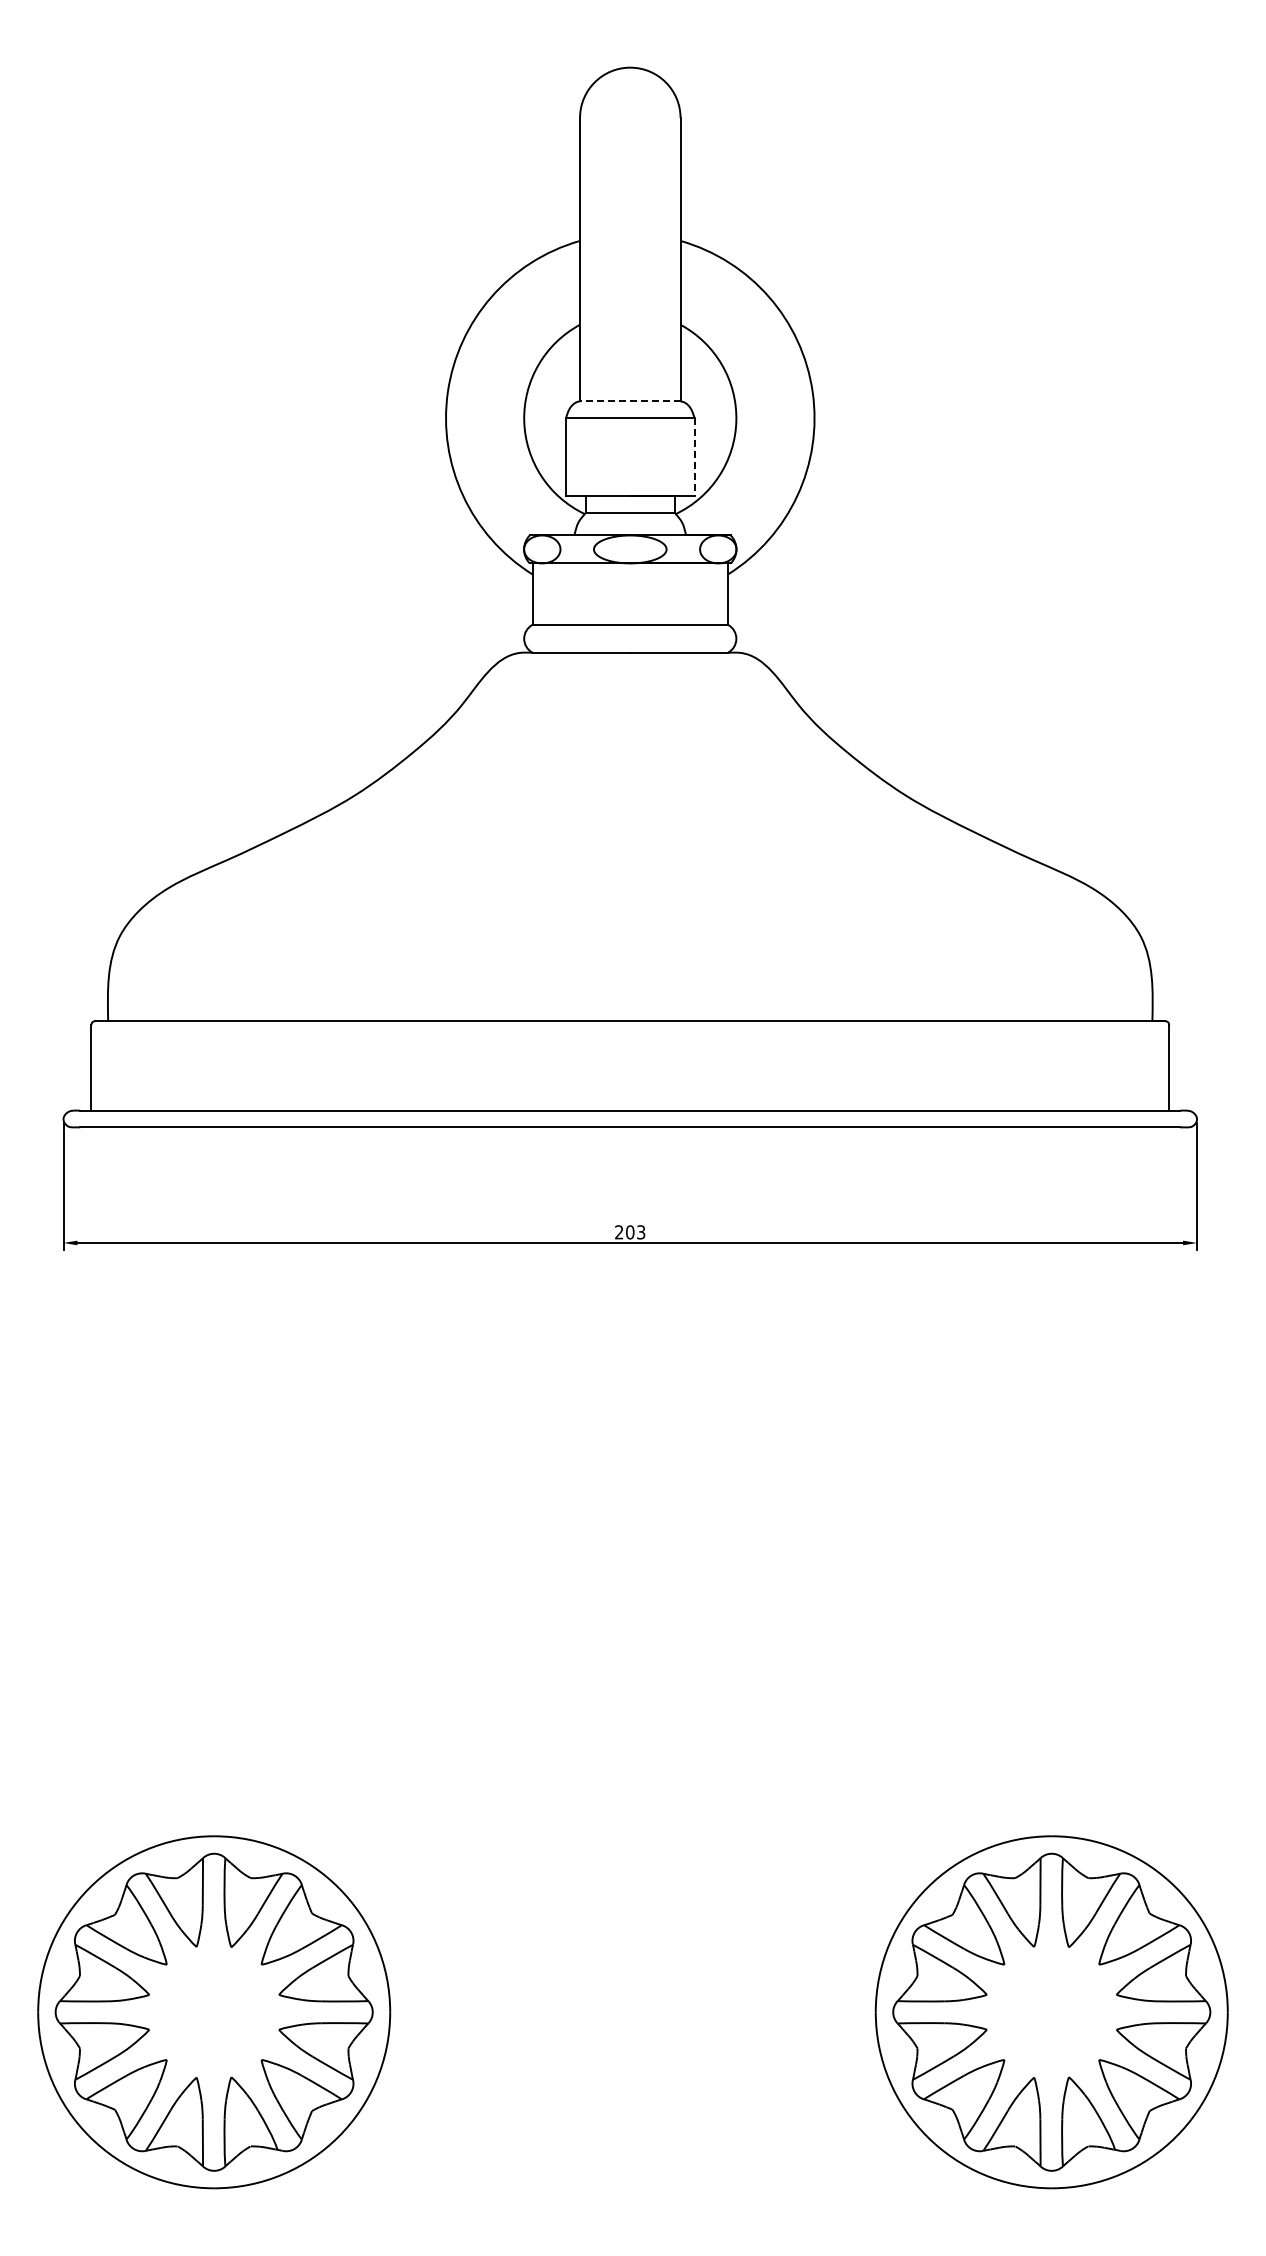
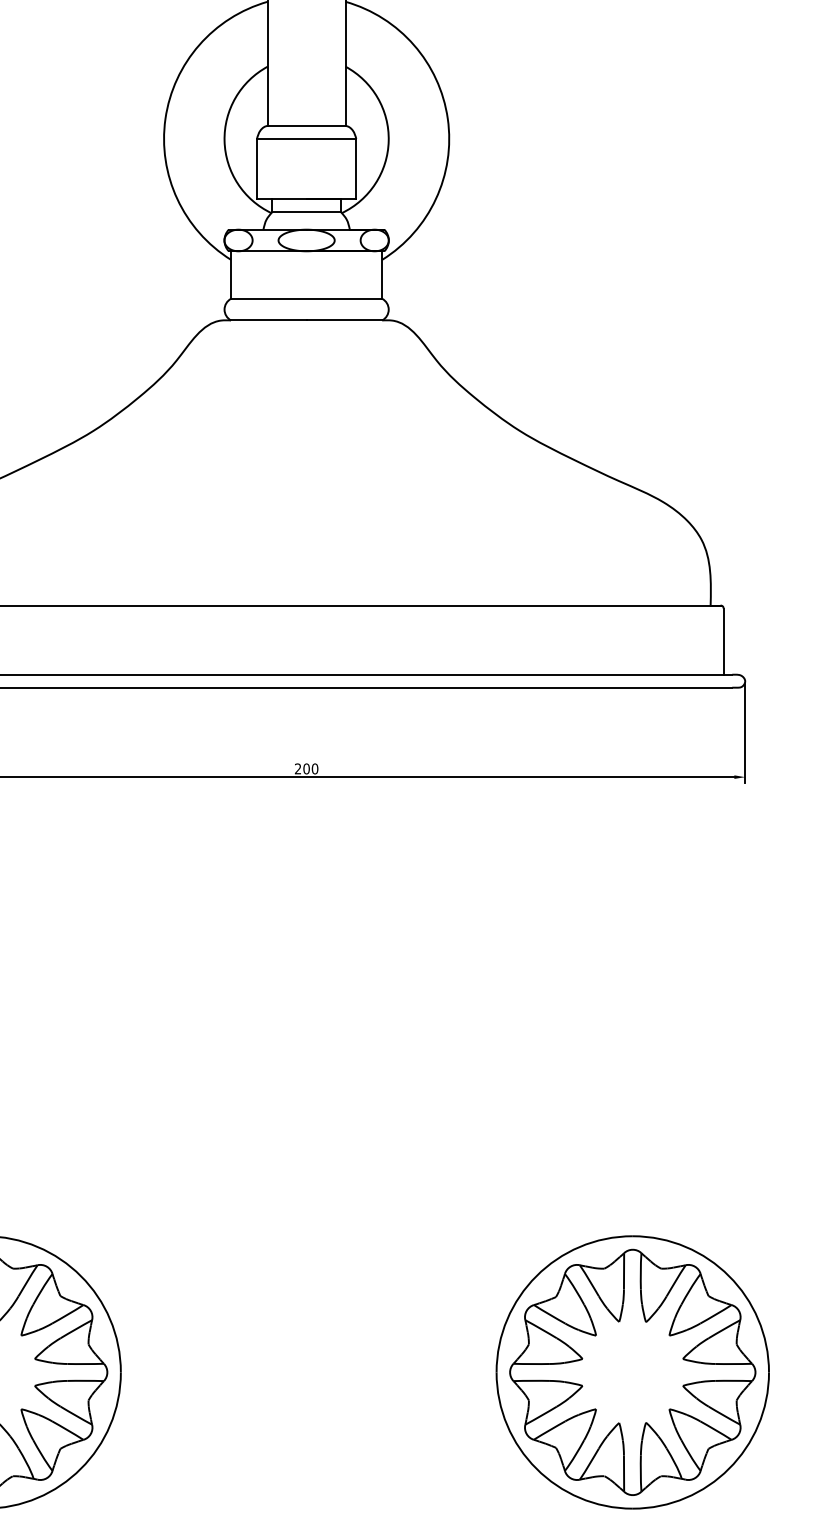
line: (629, 401) -> (306, 126), dashed -> solid
line: (694, 457) -> (356, 169), dashed -> solid
text: (641, 1232) -> (315, 769), 203 -> 200

